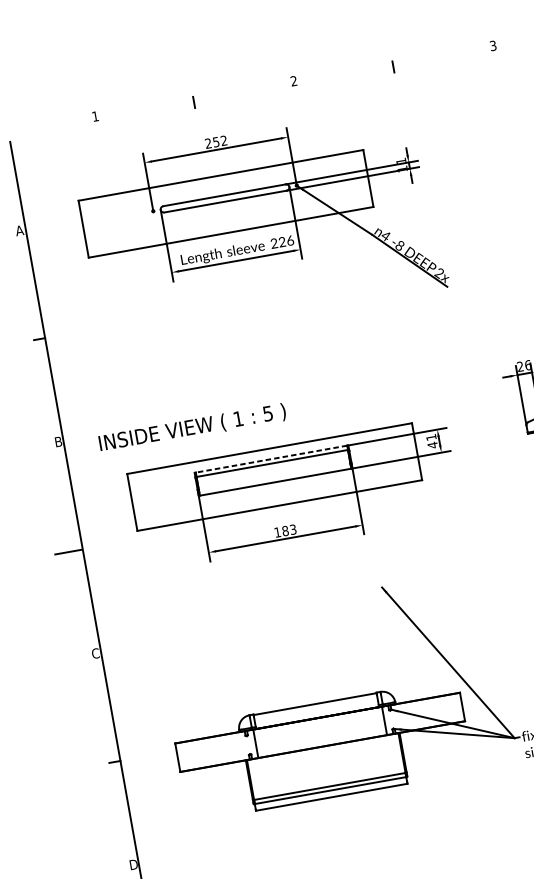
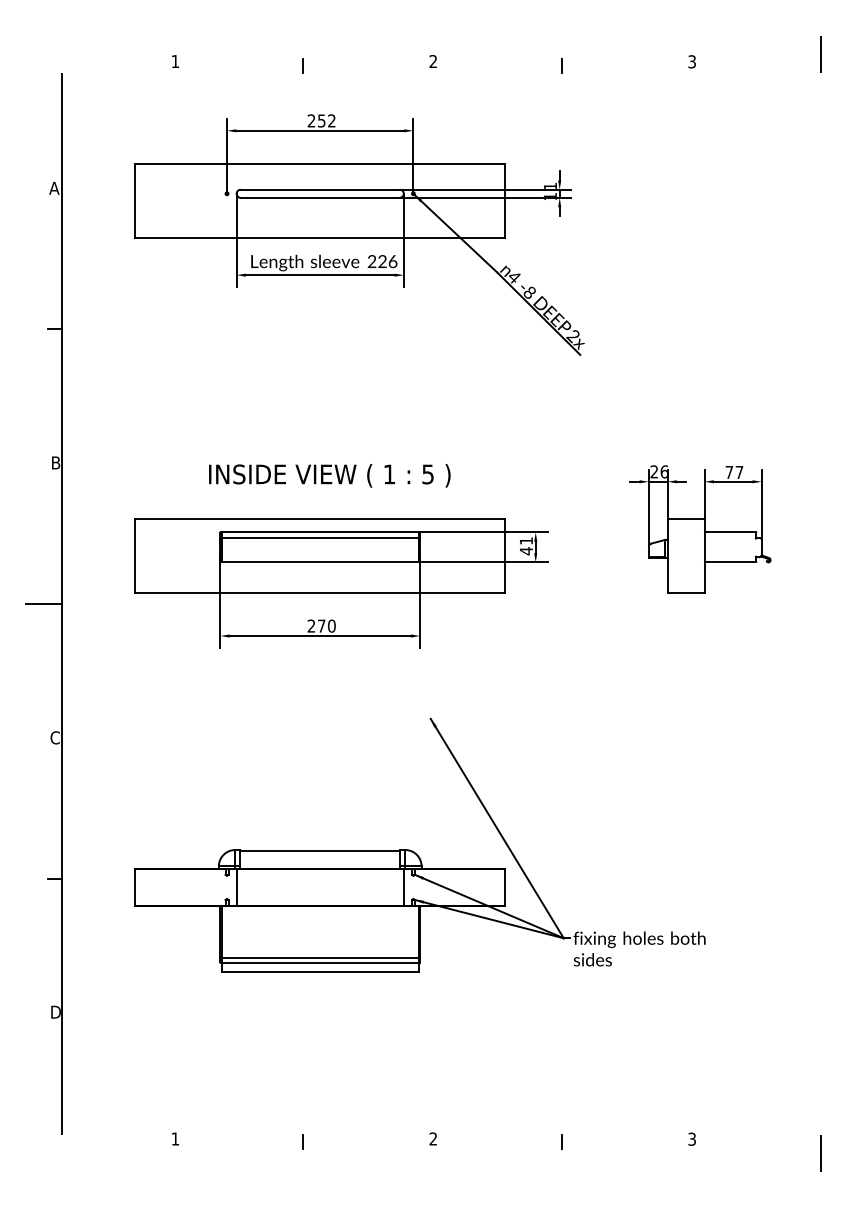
text: (192, 428) -> (329, 475), moved
line: (270, 459) -> (319, 532), dashed -> solid
text: (285, 530) -> (321, 625), 183 -> 270

